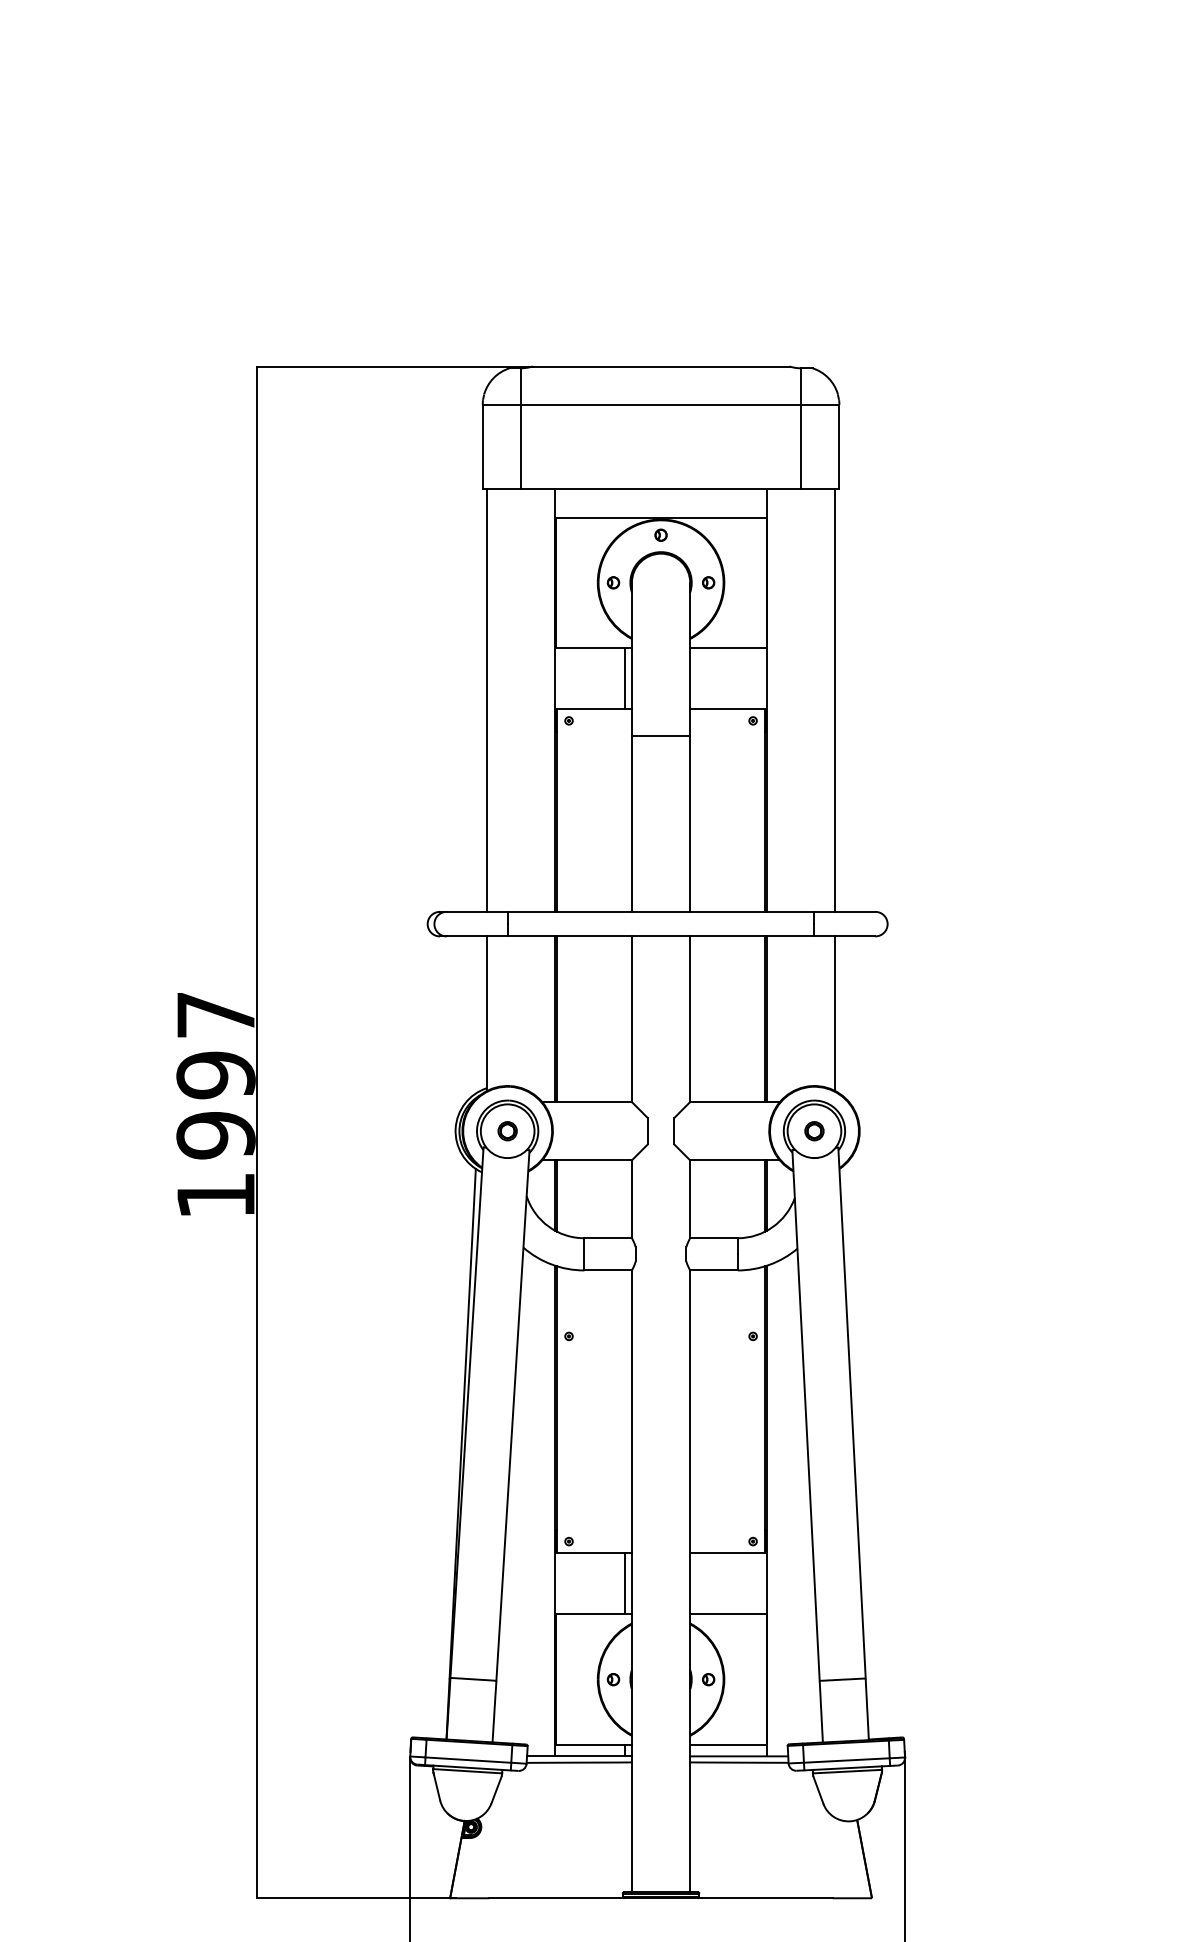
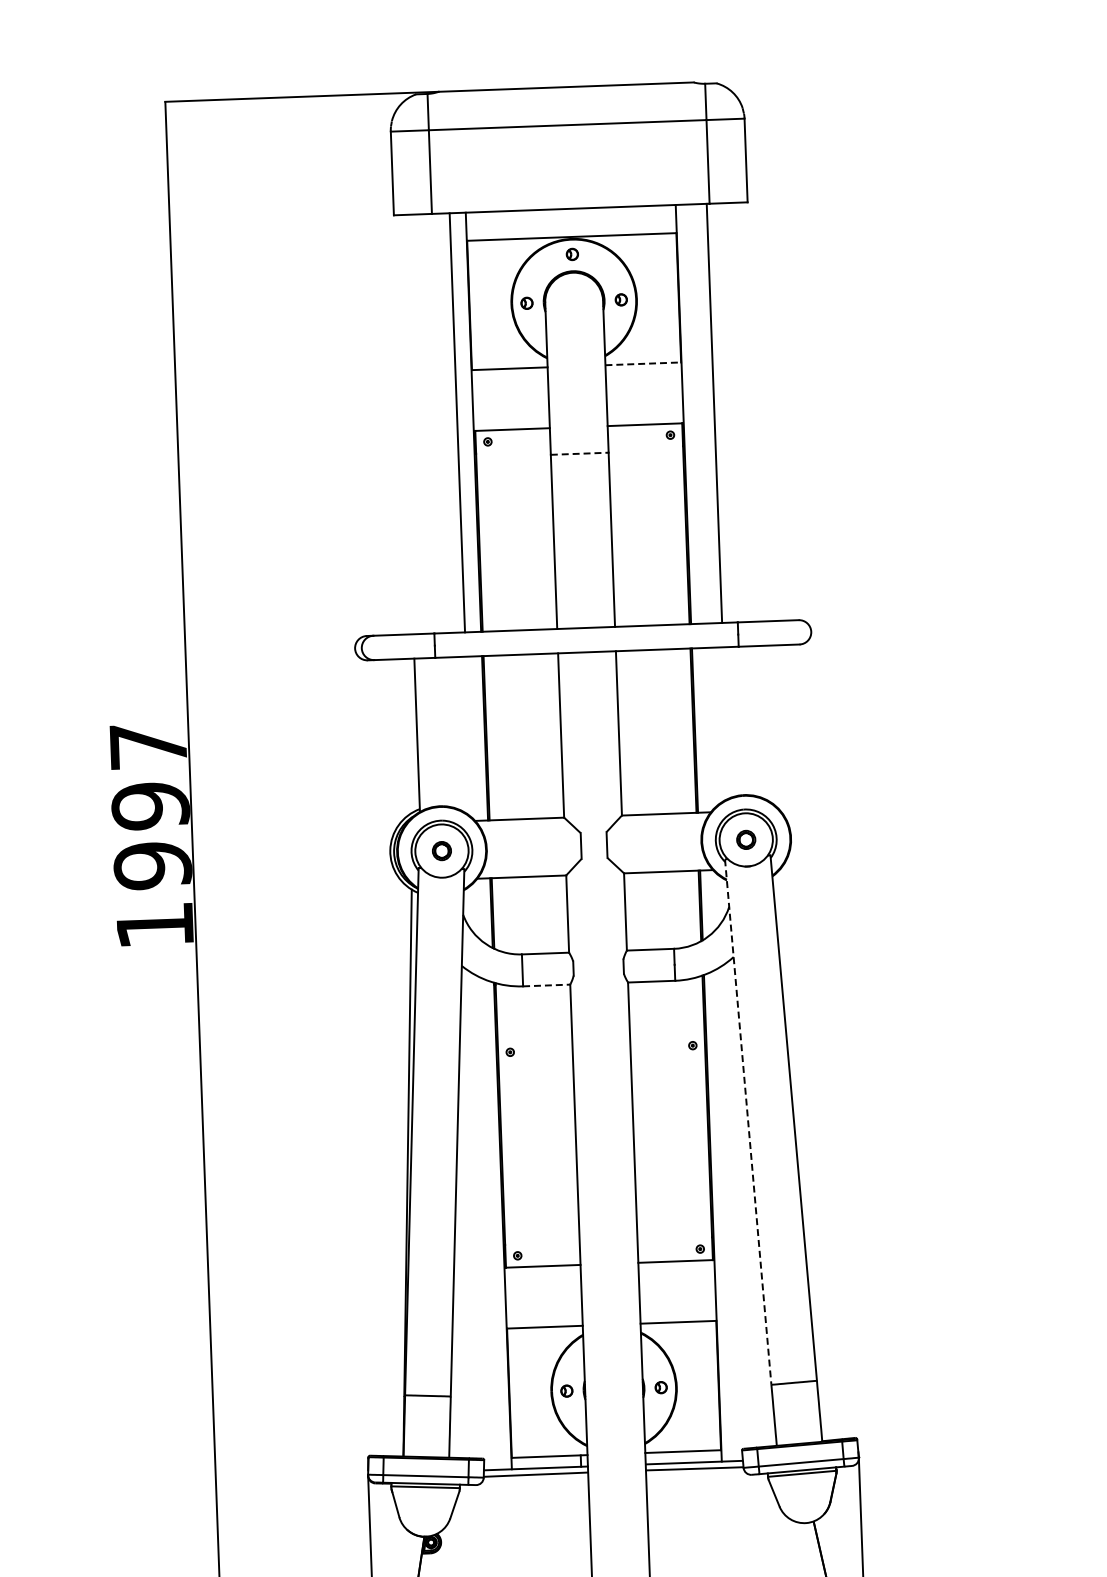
line: (728, 648) -> (643, 364), solid -> dashed
line: (625, 678) -> (542, 397), removed
line: (486, 700) -> (456, 422), moved
line: (835, 700) -> (714, 413), moved
line: (661, 736) -> (580, 454), solid -> dashed
line: (835, 1013) -> (762, 722), removed
line: (608, 1270) -> (547, 985), solid -> dashed
line: (806, 1415) -> (748, 1122), solid -> dashed
line: (625, 1583) -> (575, 1295), removed

